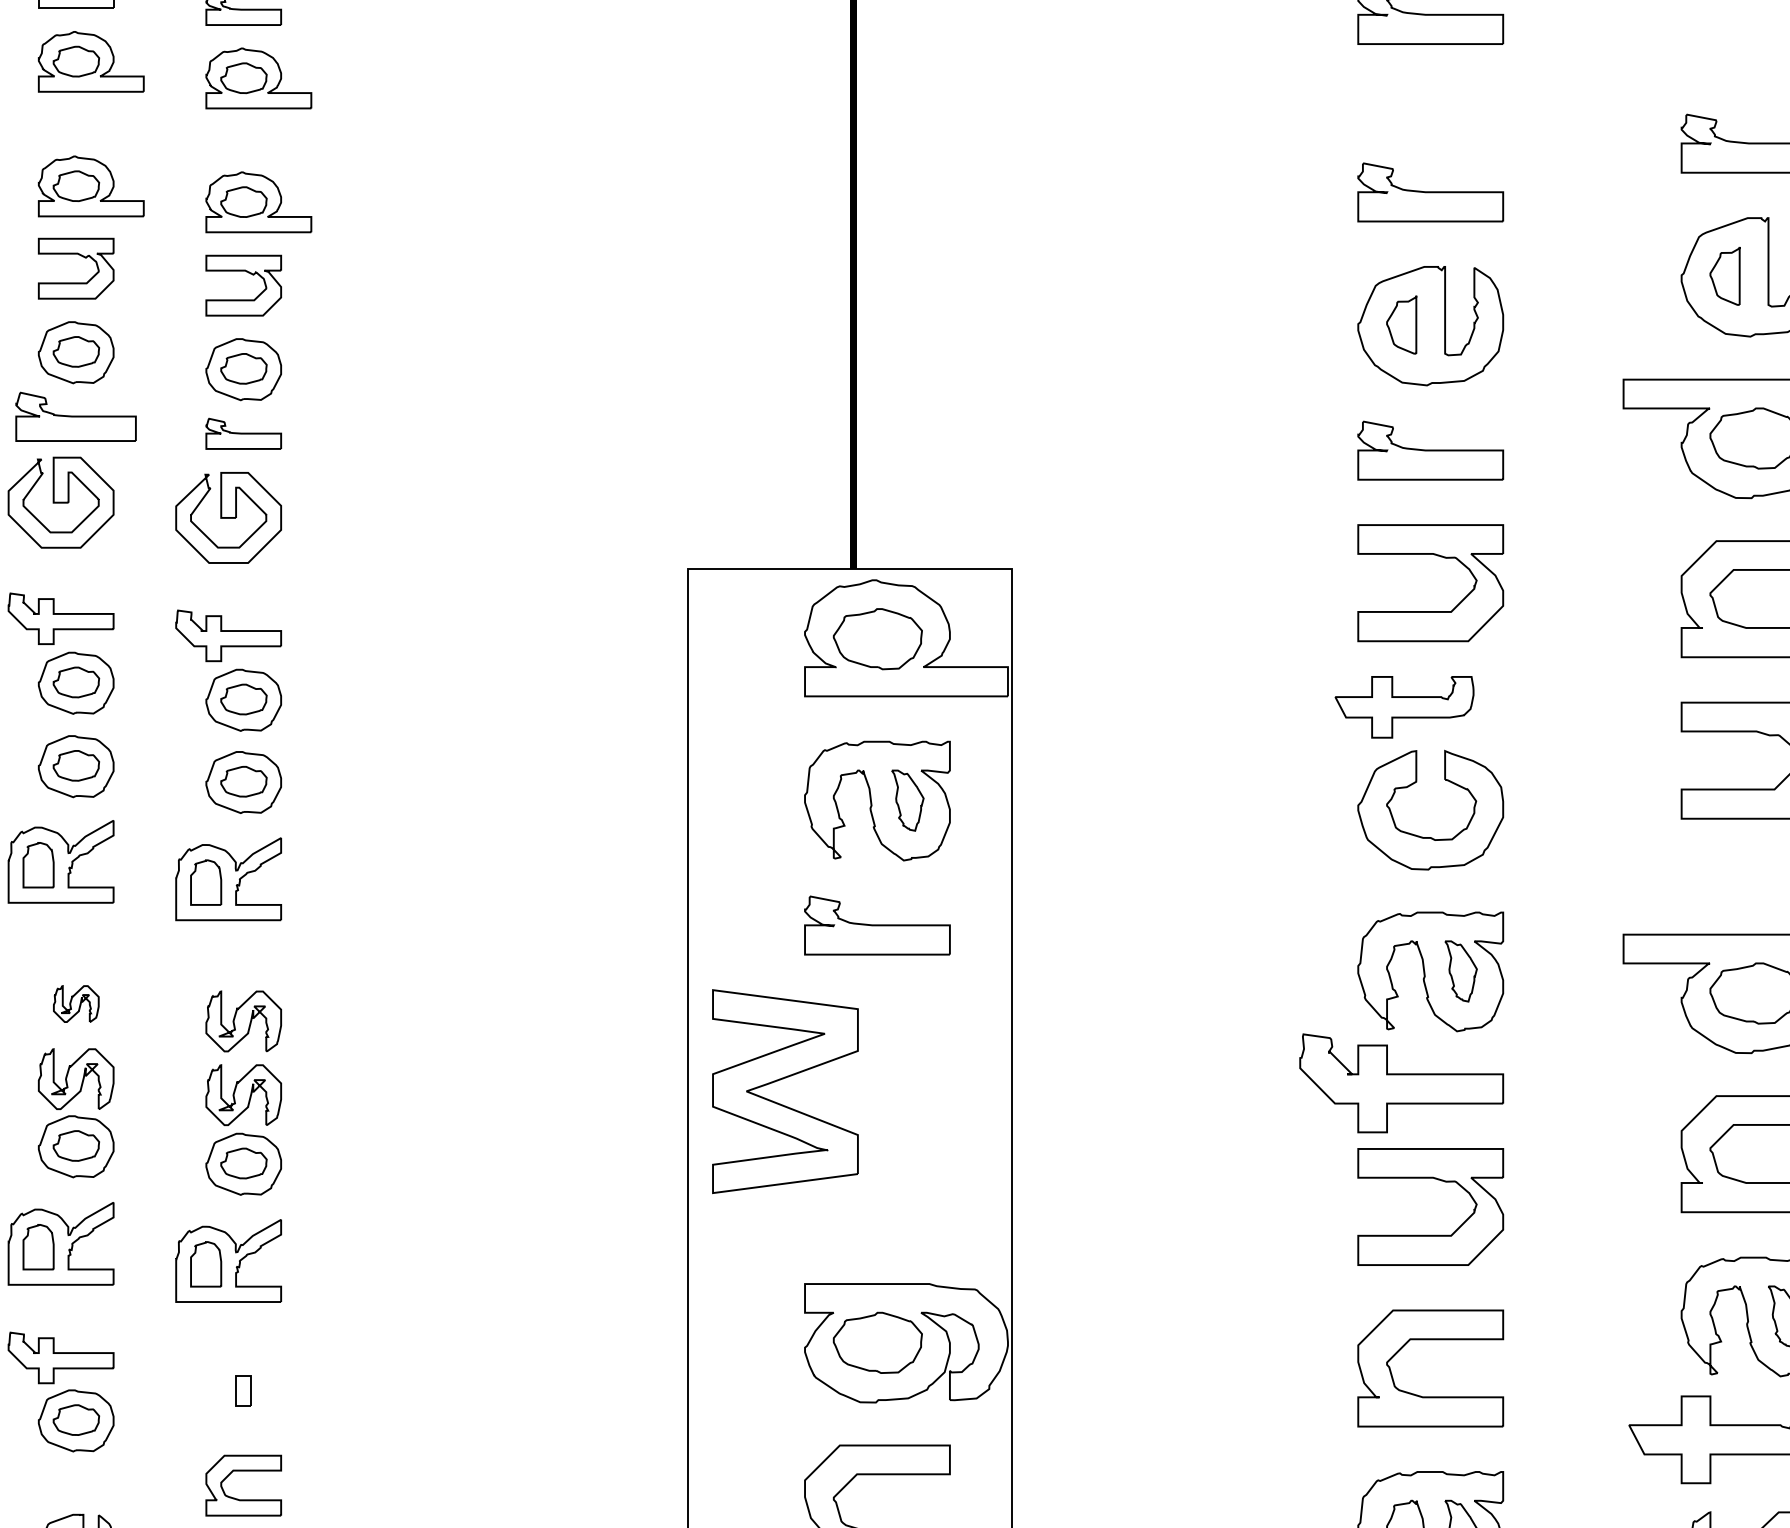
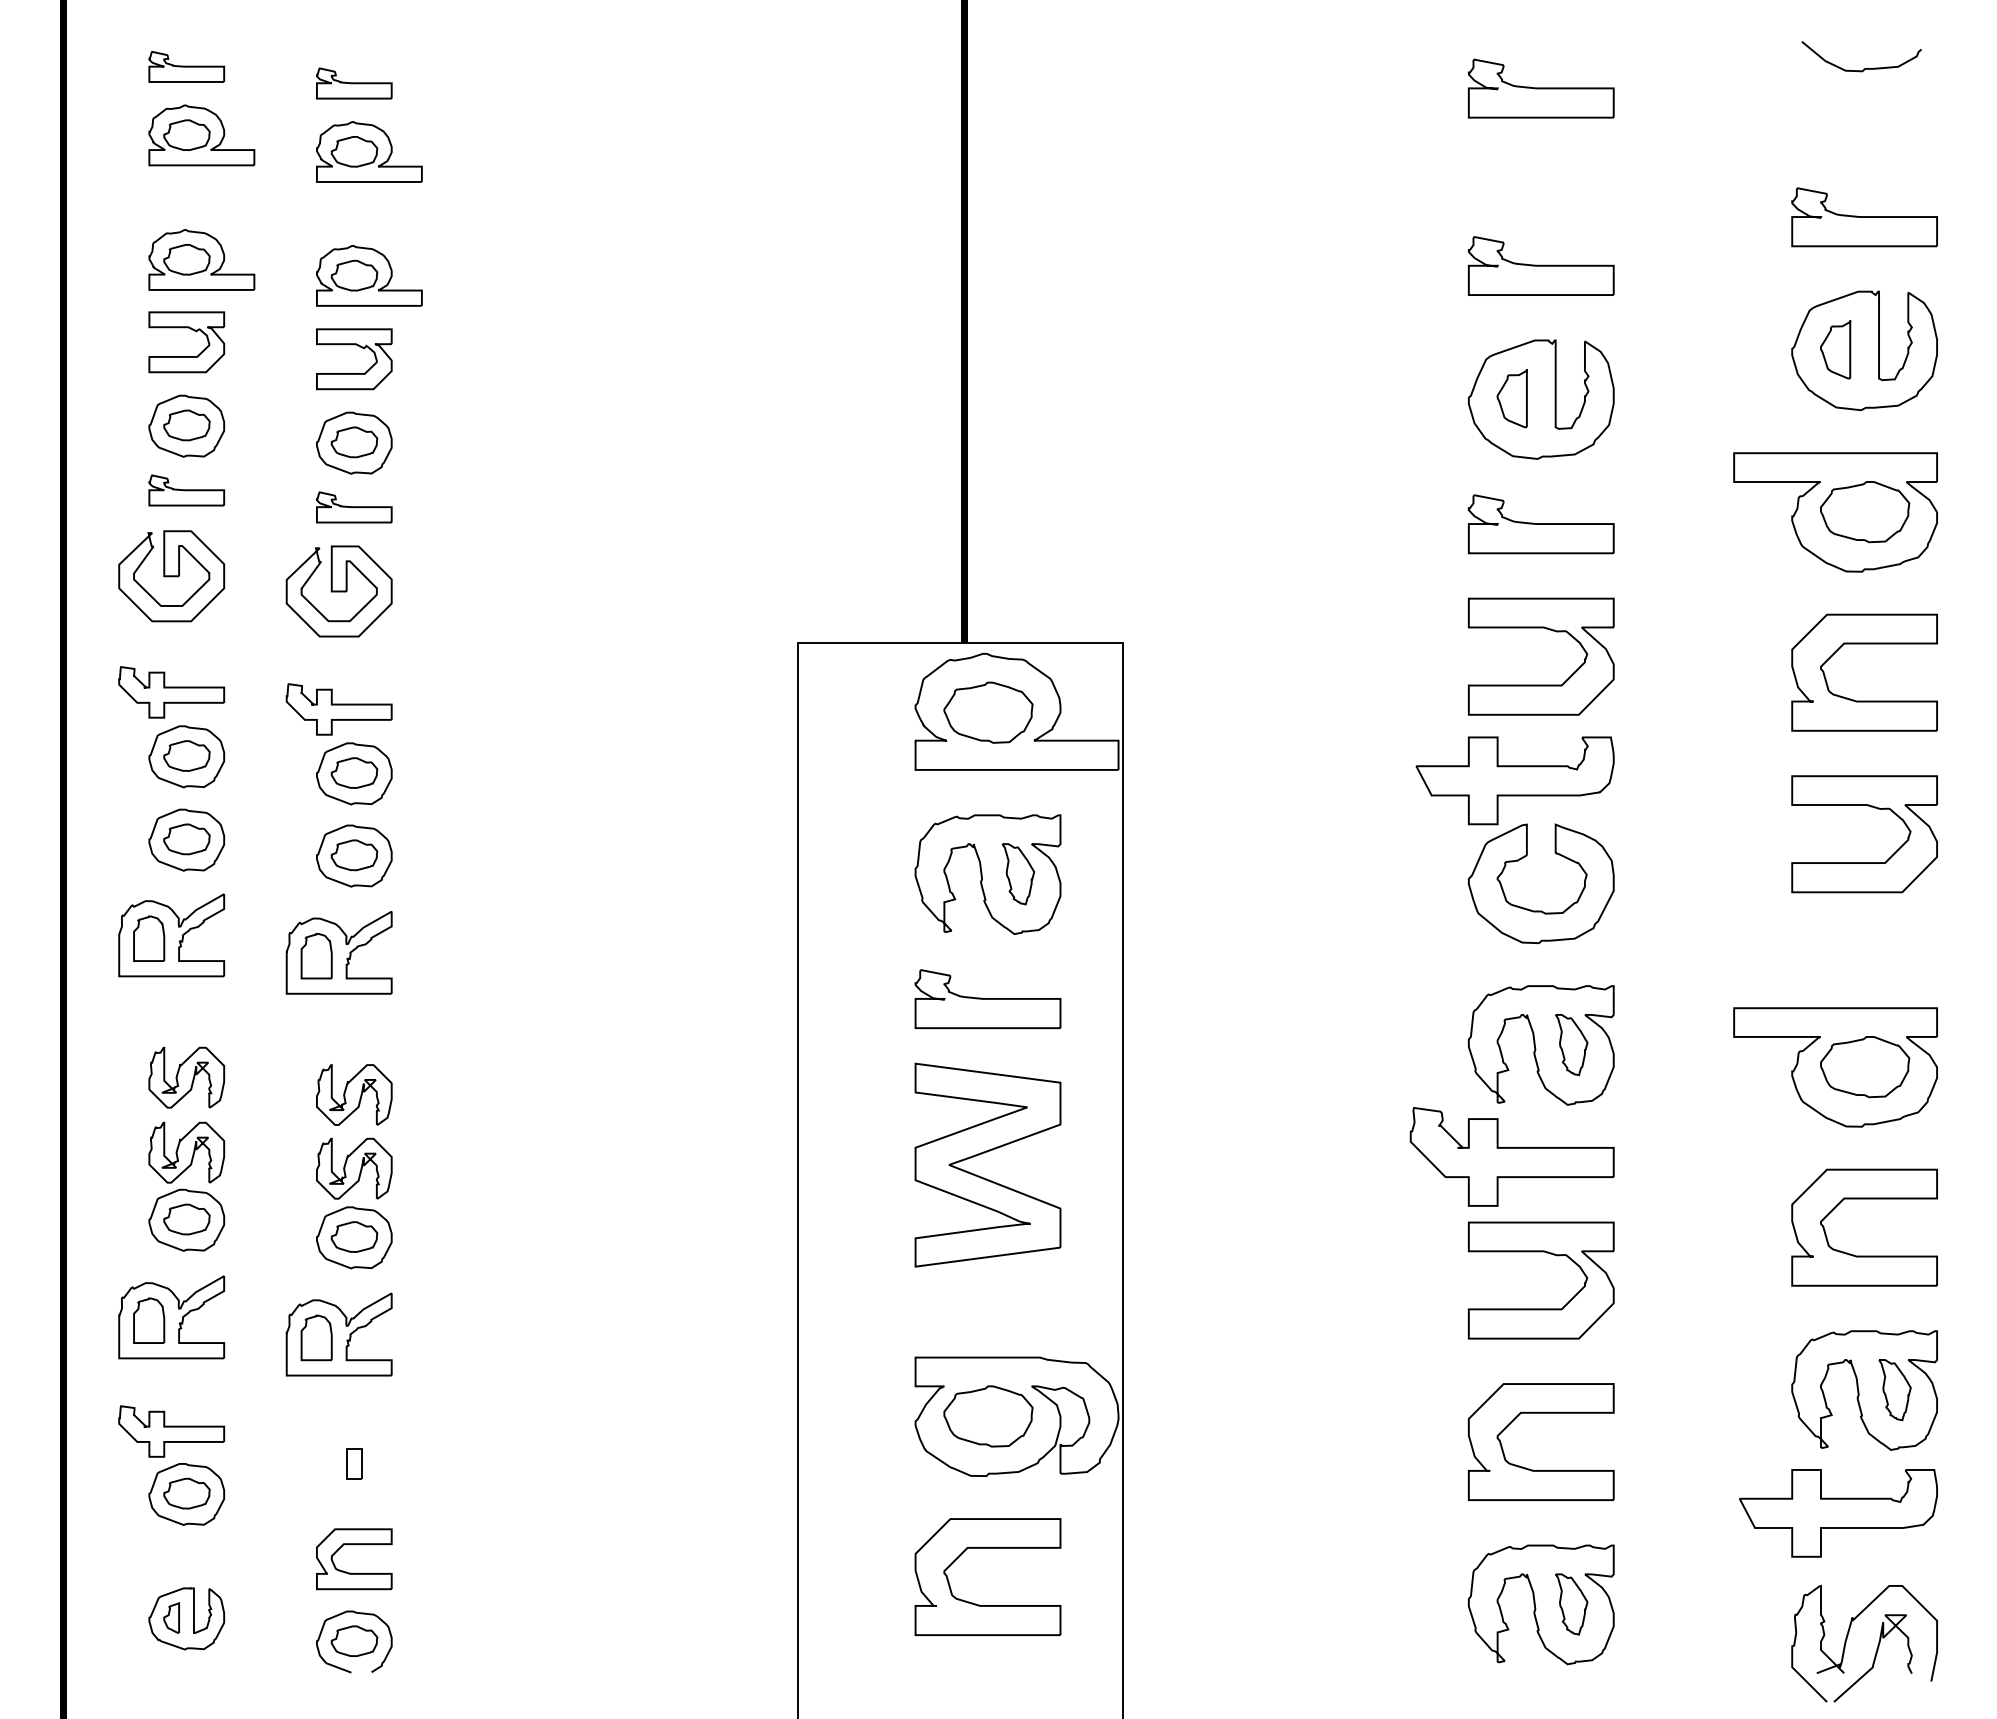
part: (75, 416) -> (186, 490), size x0.62
part: (1403, 706) -> (1514, 780), size x1.43
part: (75, 1003) -> (186, 1077), size x1.67
part: (781, 1079) -> (984, 1153), moved

